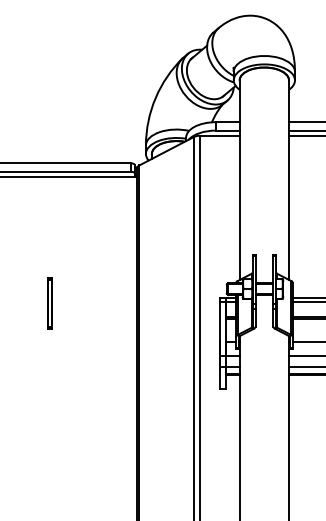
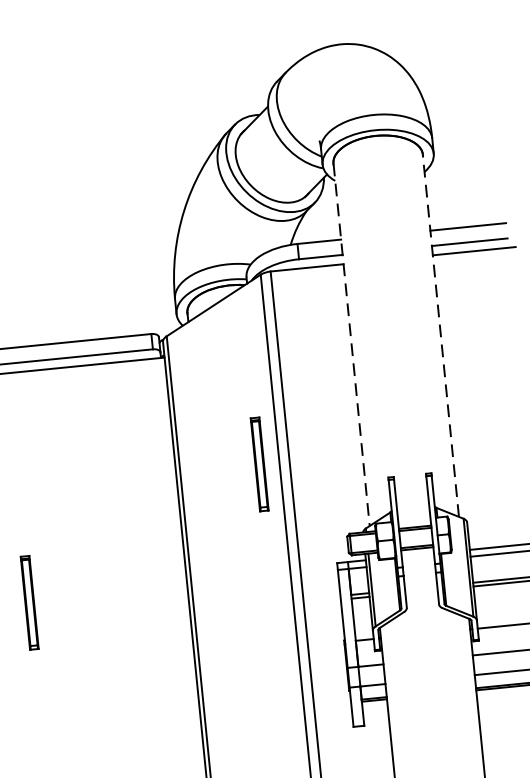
line: (239, 180) -> (351, 345), solid -> dashed
line: (288, 180) -> (440, 336), solid -> dashed
part: (182, 240) -> (258, 464), added

